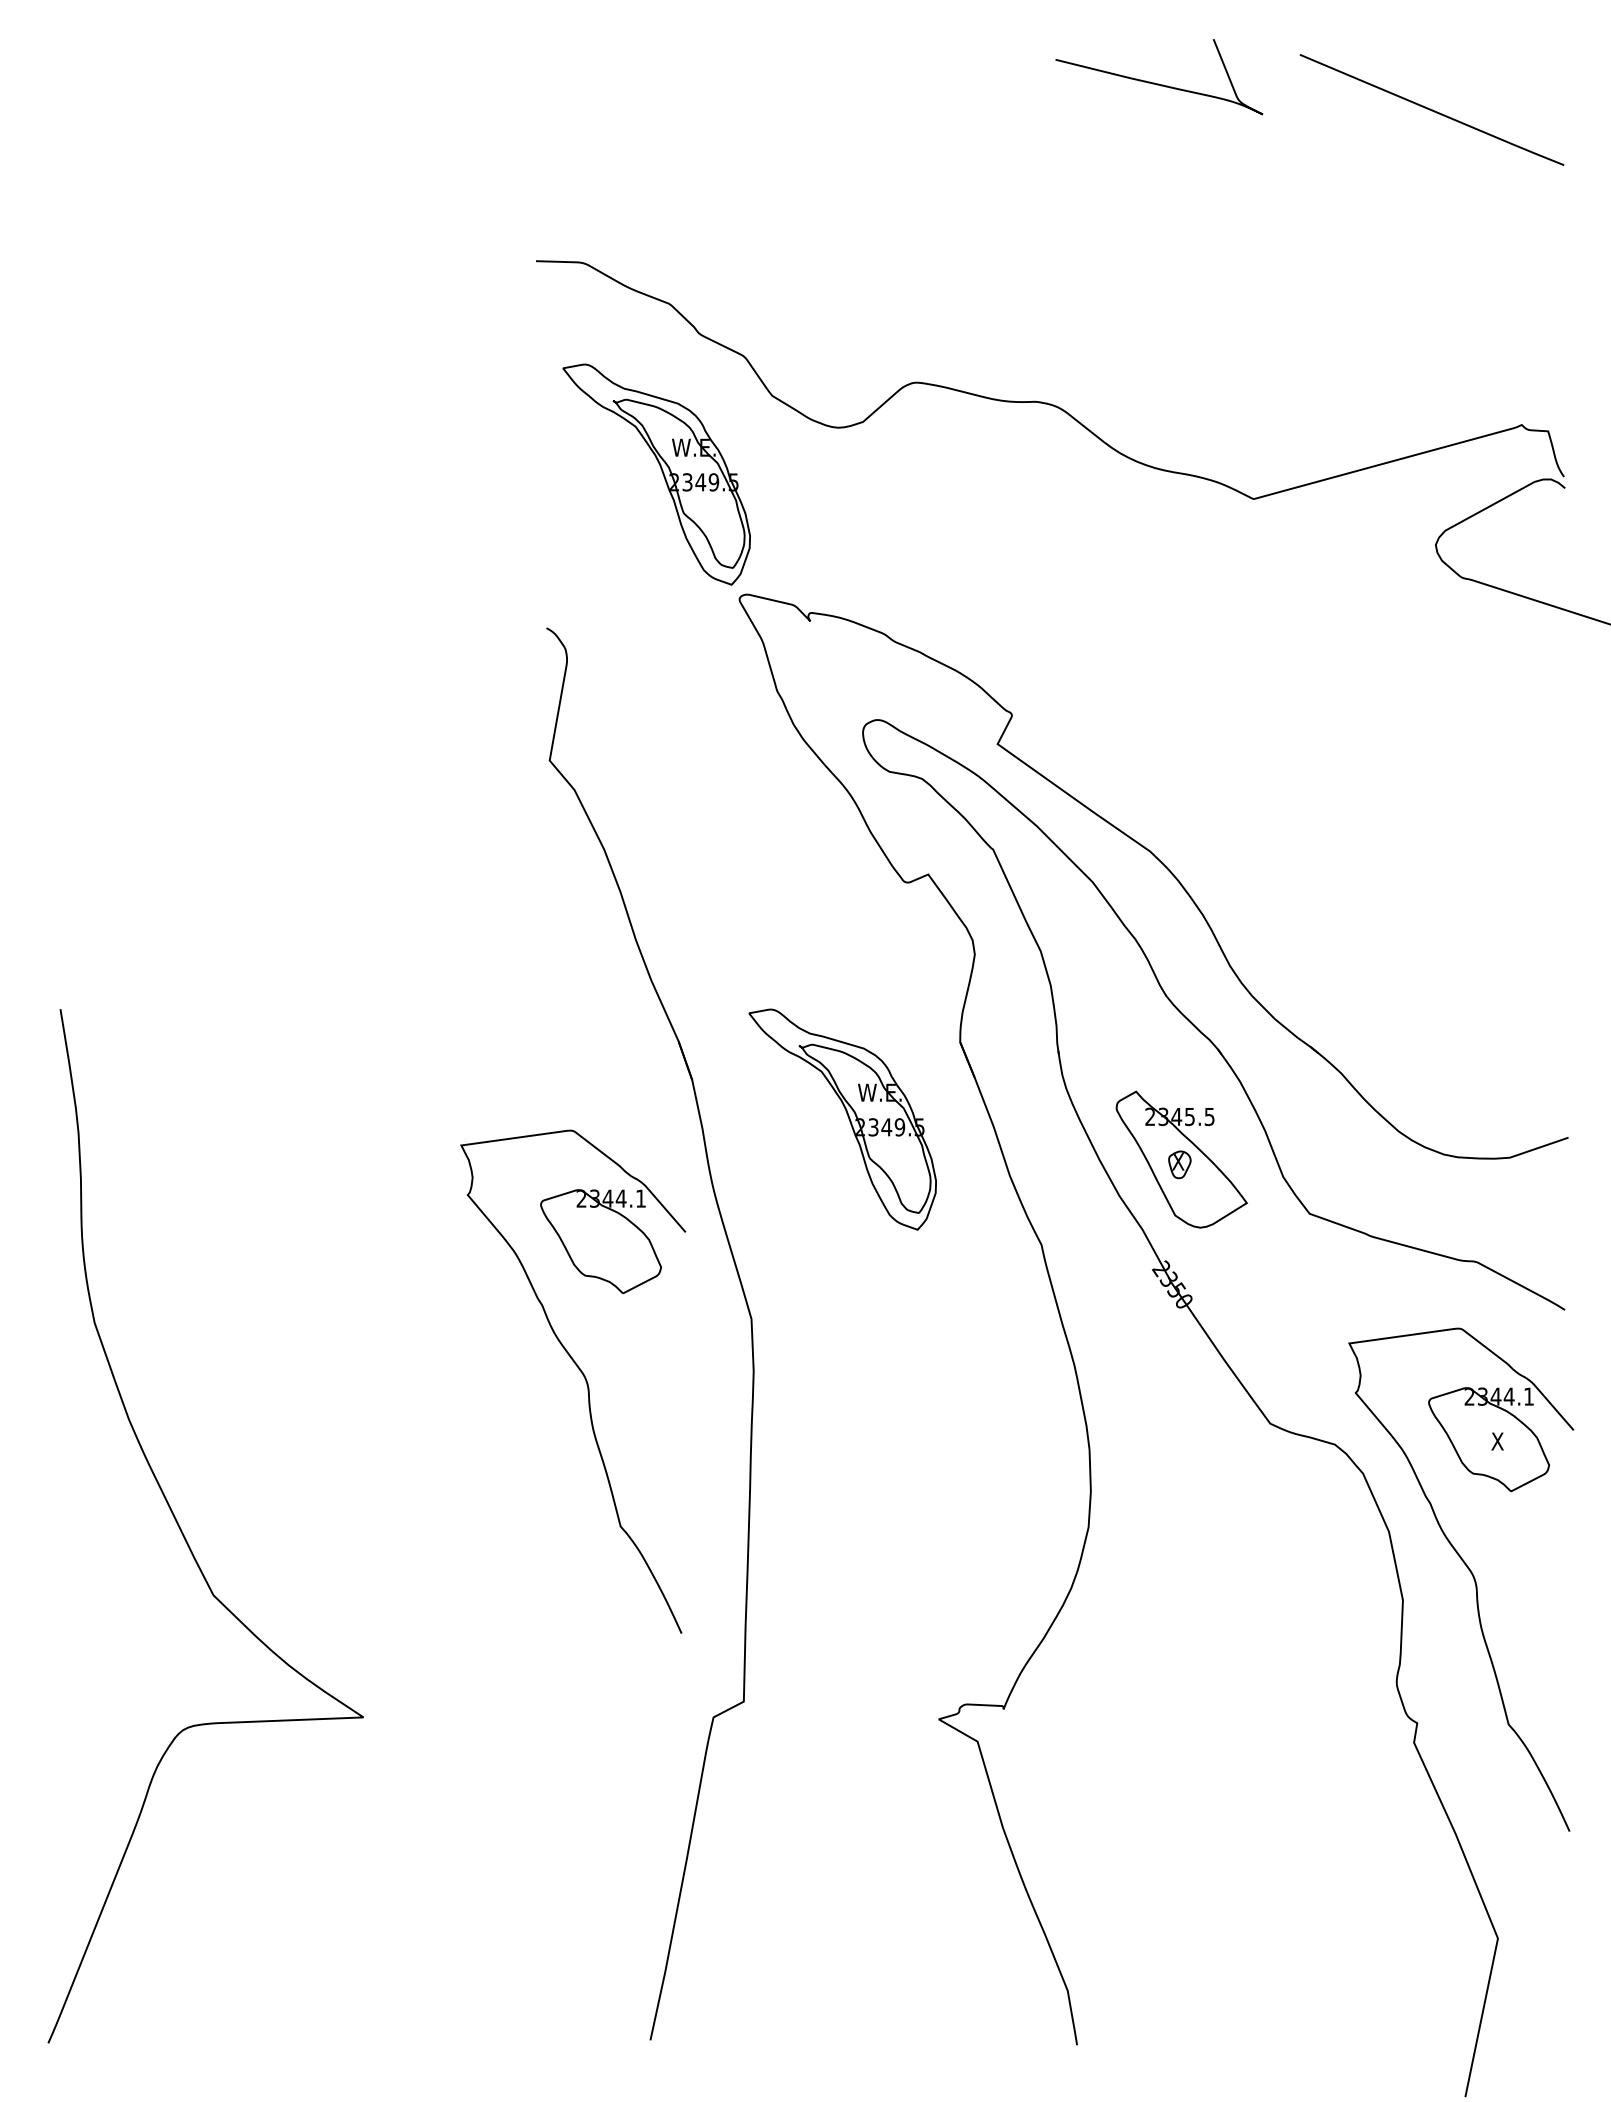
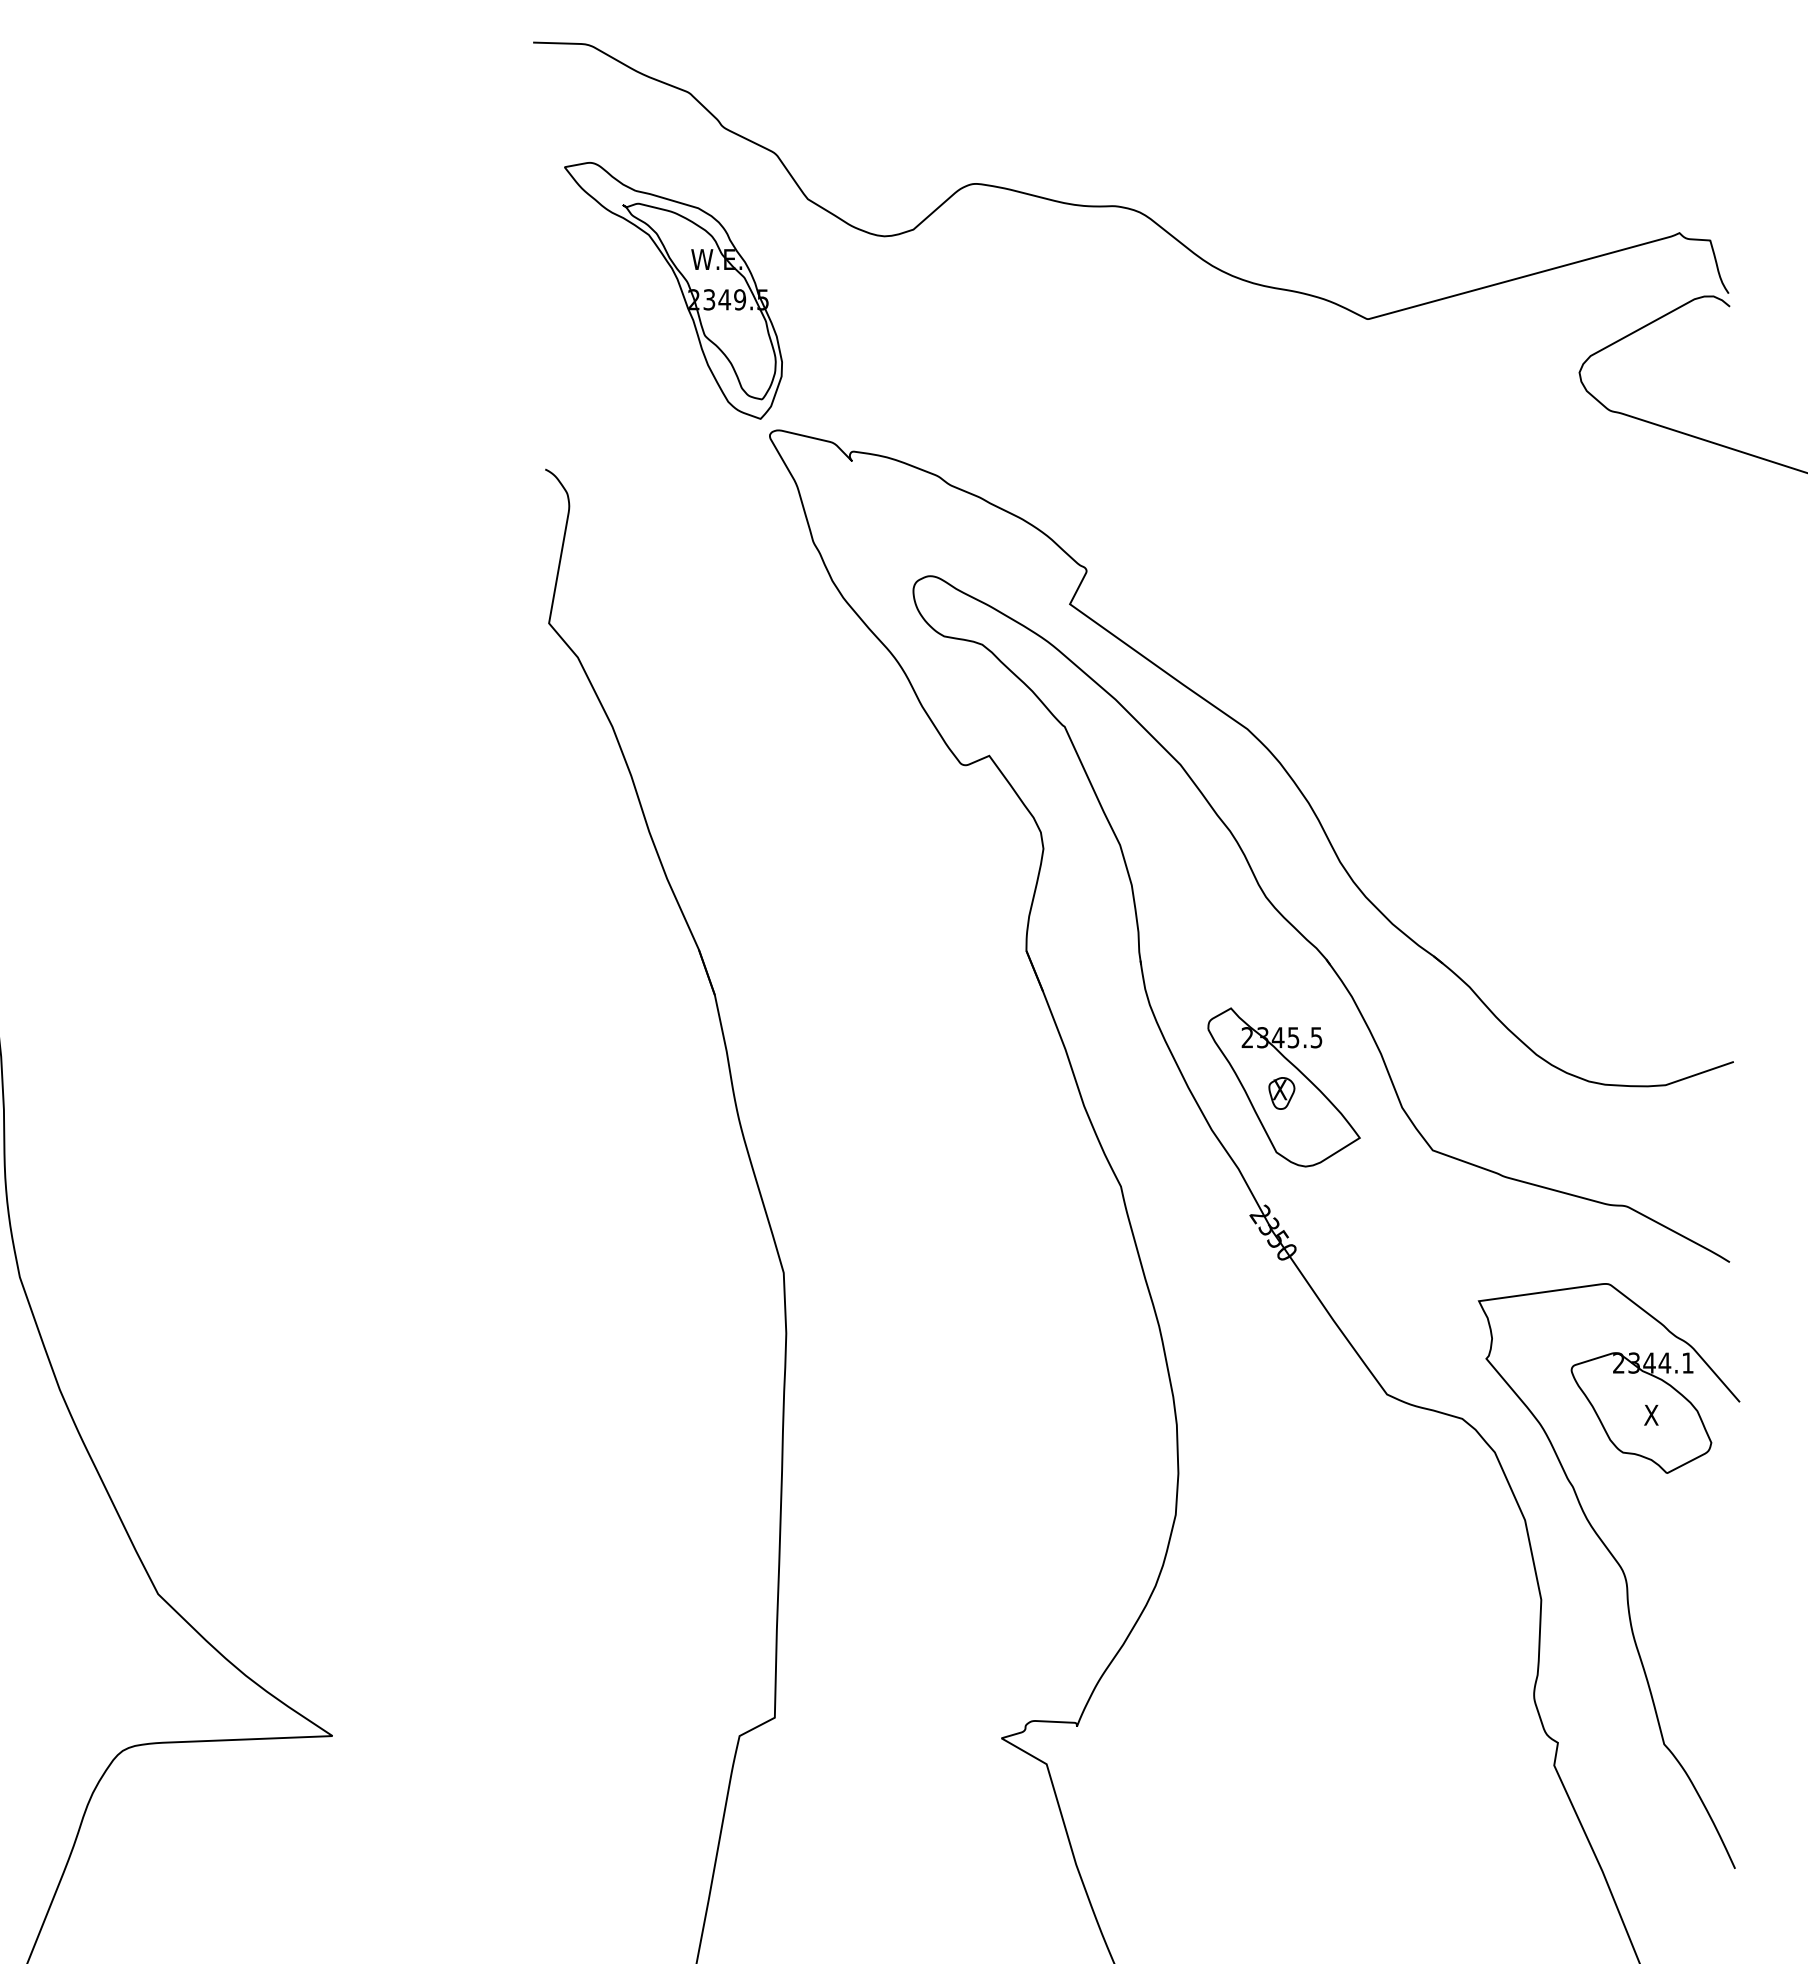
part: (842, 1119) -> (889, 1040), removed
part: (582, 1375) -> (587, 1338), removed

